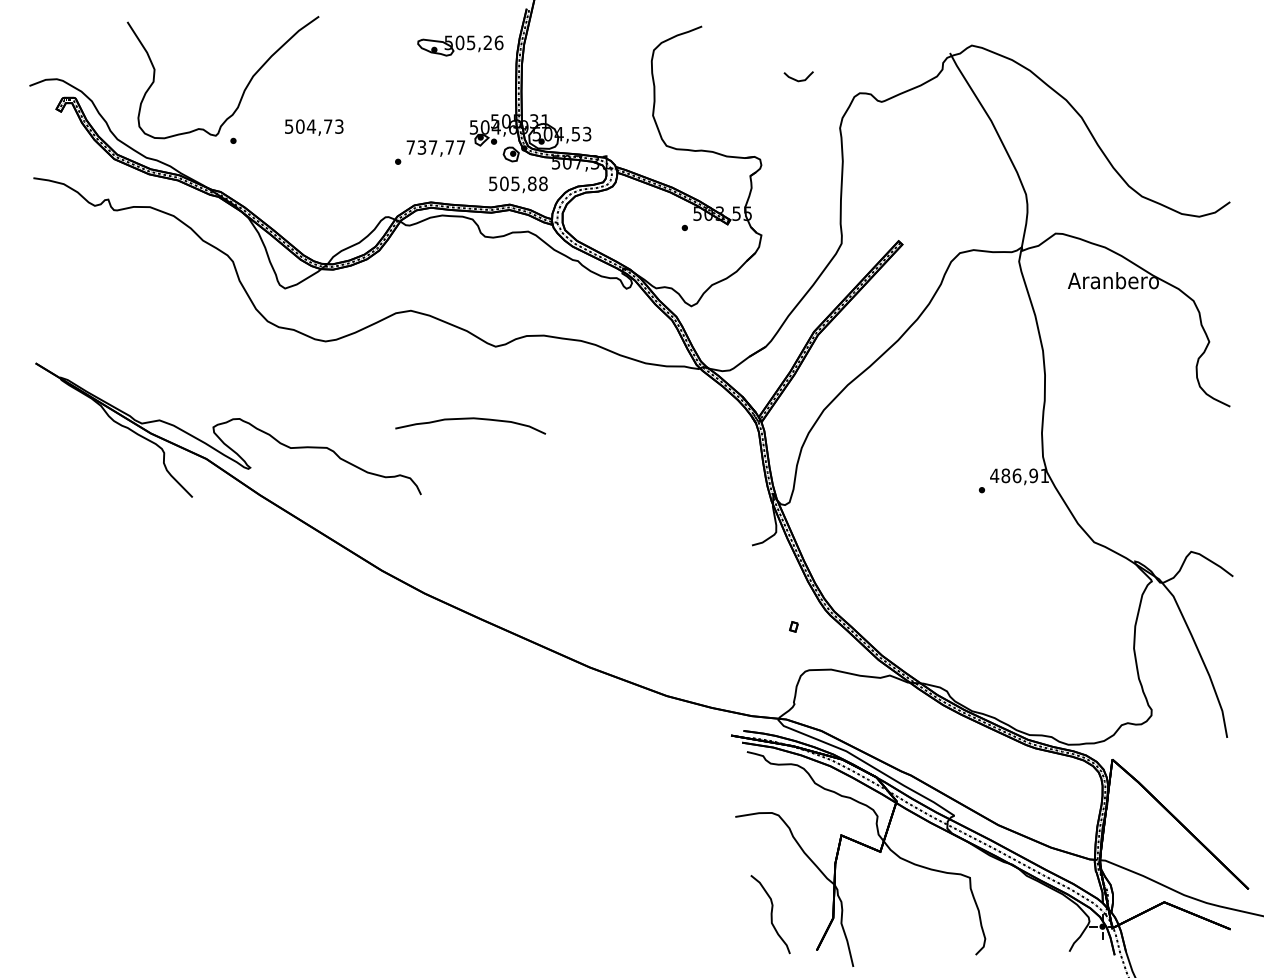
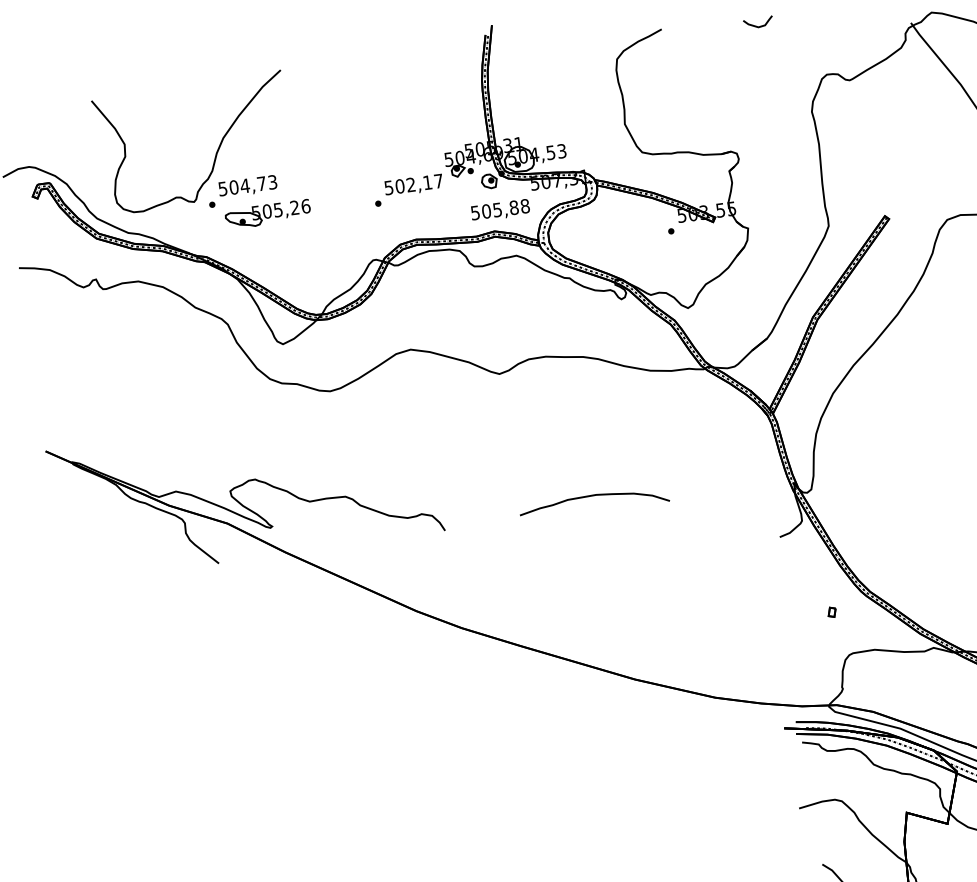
part: (460, 45) -> (268, 214), moved
curve: (797, 79) -> (757, 25), moved
text: (314, 127) -> (248, 186), moved
text: (429, 147) -> (407, 185), 737,77 -> 502,17
curve: (470, 419) -> (593, 496), moved

